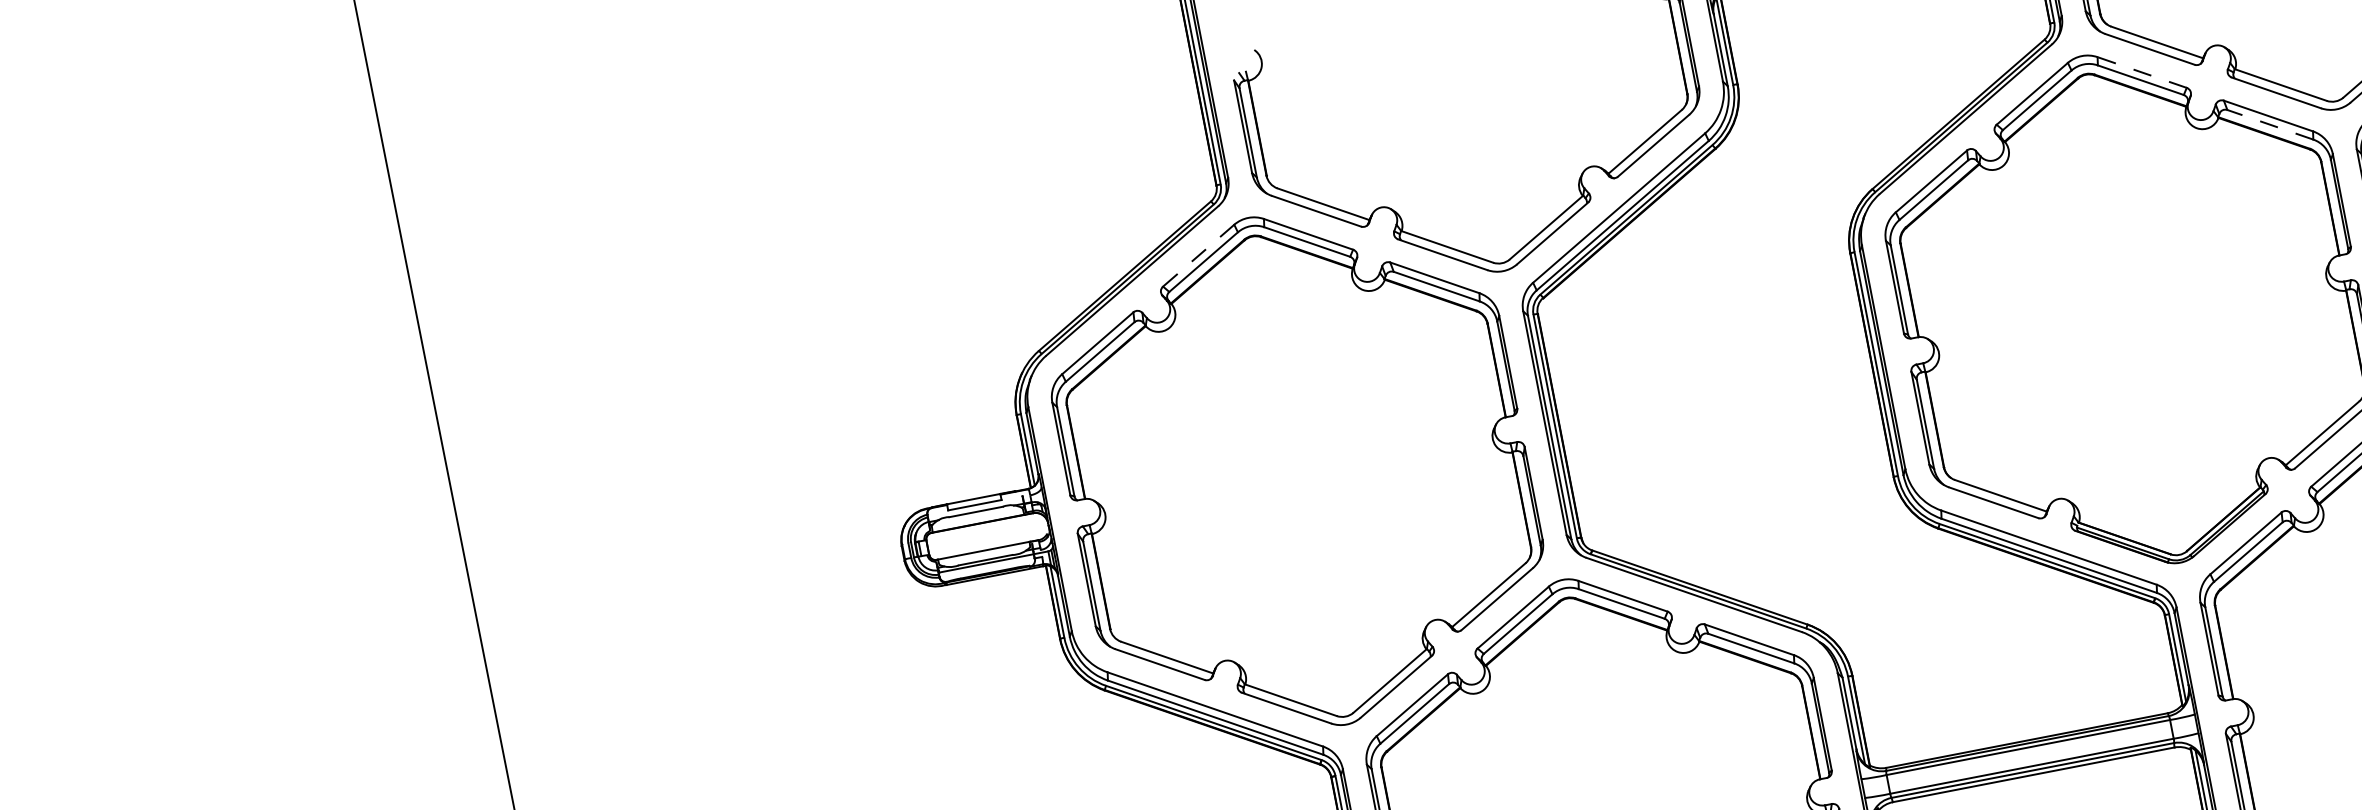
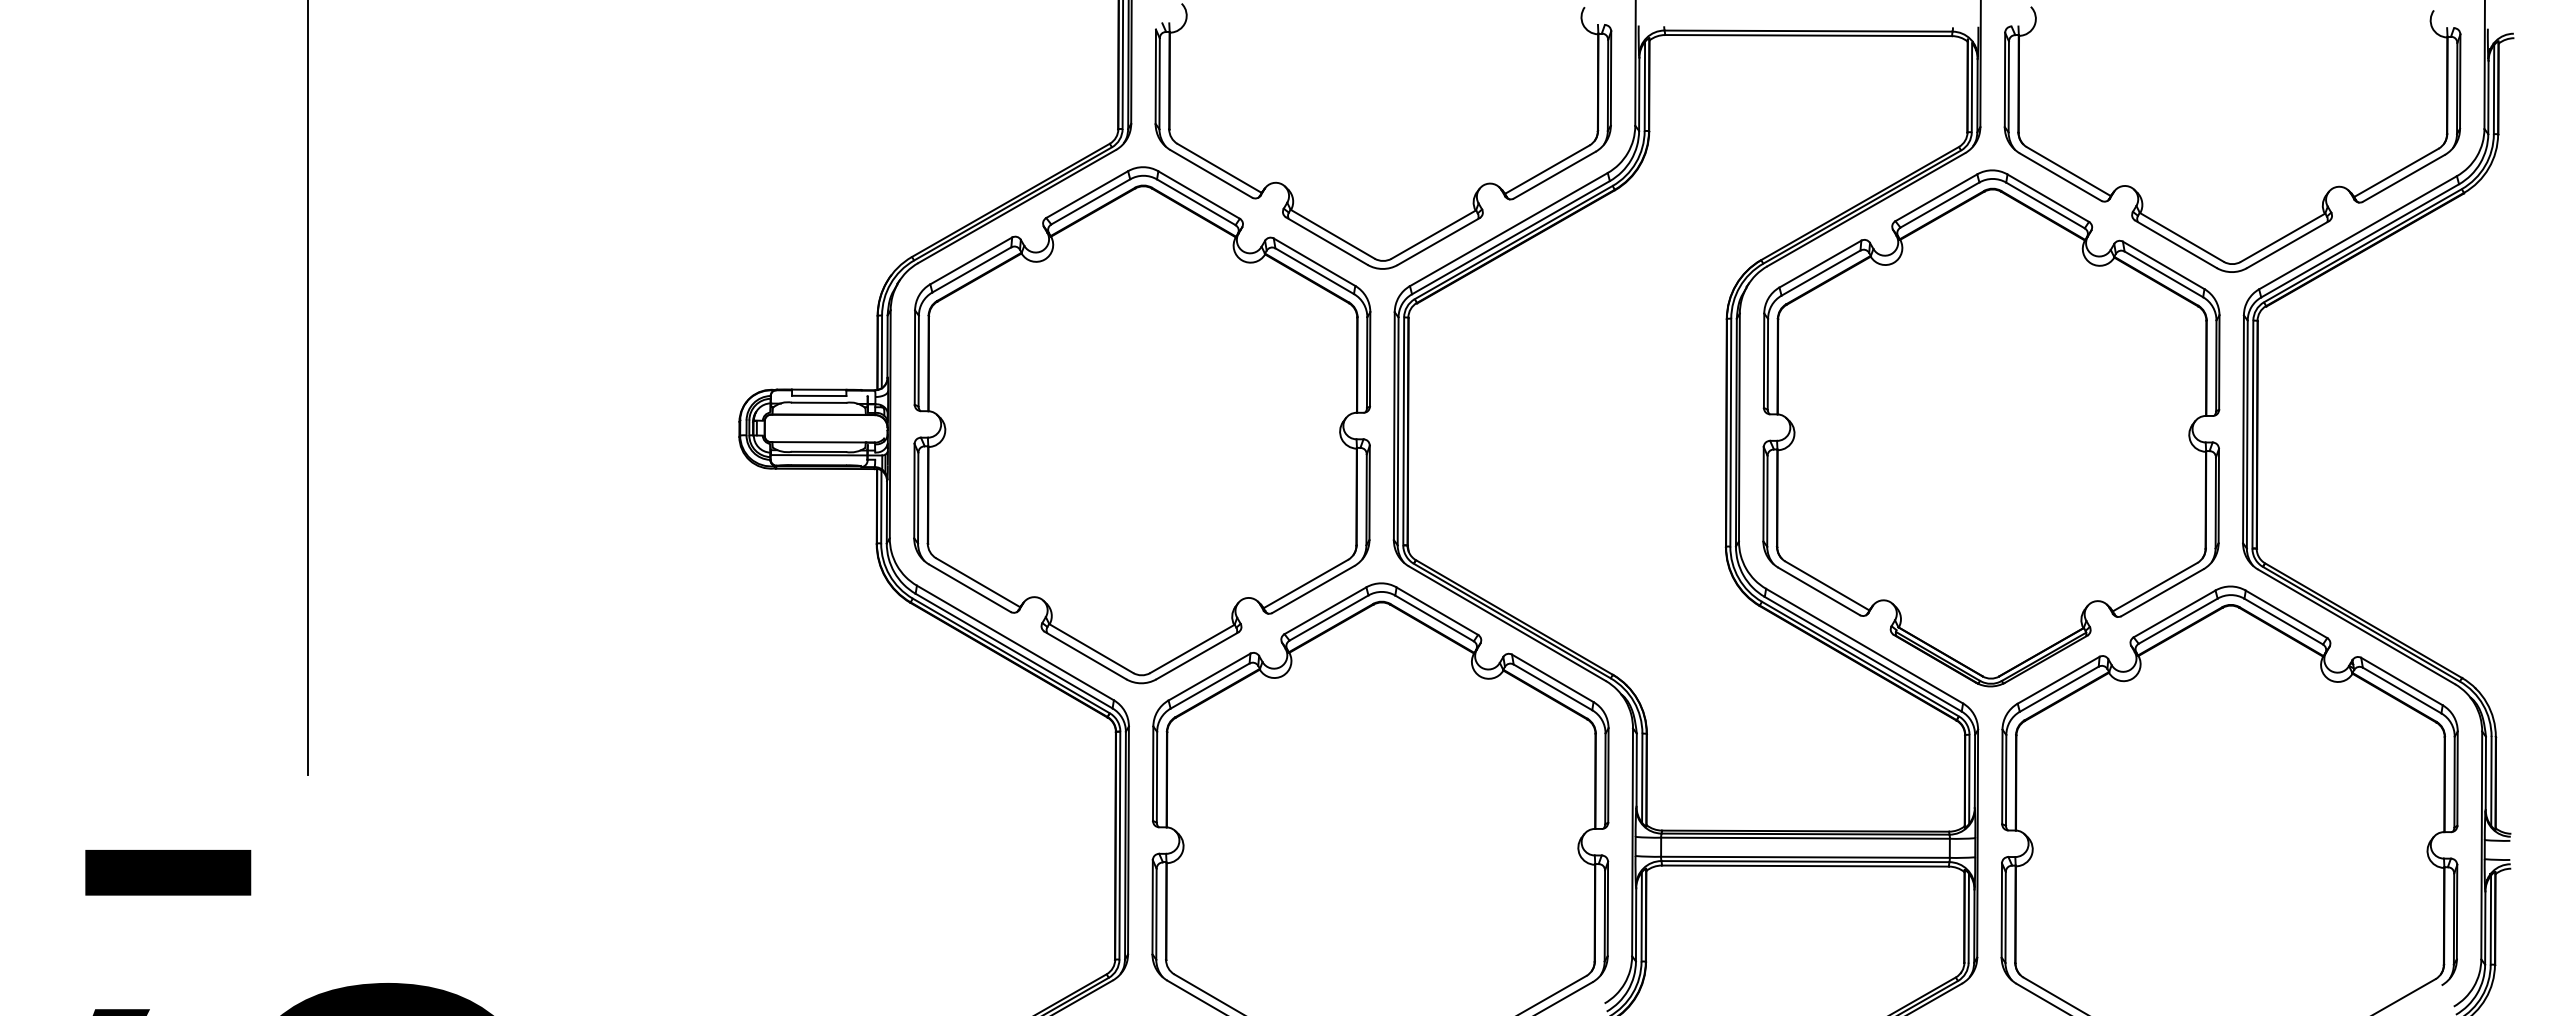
line: (2141, 71) -> (2047, 197), dashed -> solid
line: (2270, 124) -> (2163, 274), dashed -> solid
line: (1197, 255) -> (1086, 194), dashed -> solid

